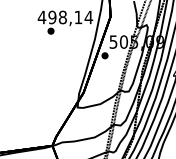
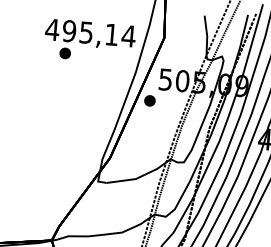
text: (62, 17) -> (85, 32), 498,14 -> 495,14

